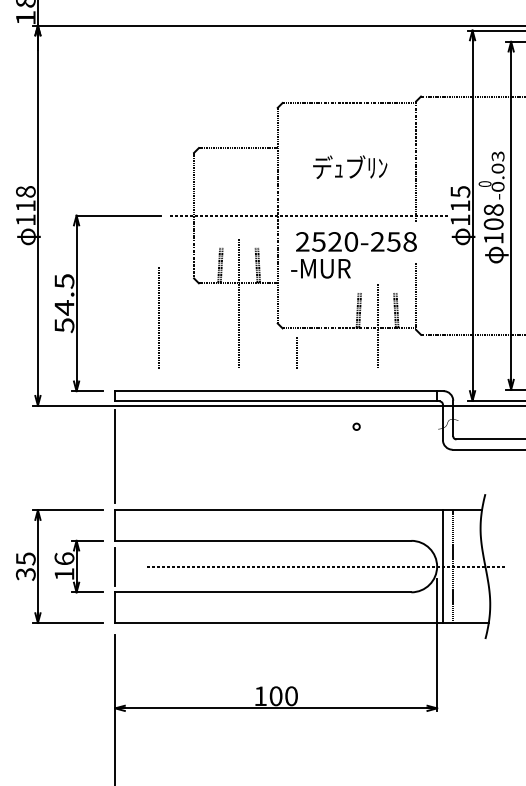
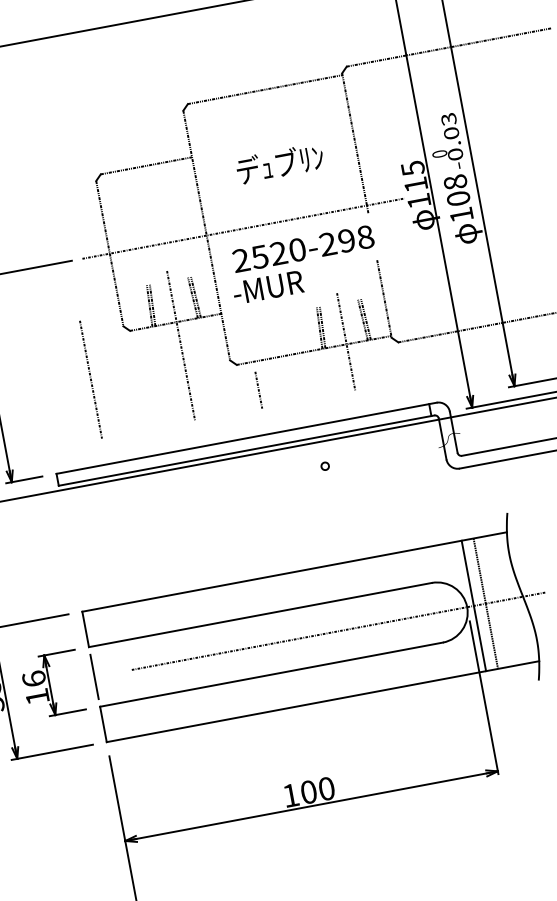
text: (393, 241) -> (346, 240), 2520-258 -> 2520-298
part: (356, 426) -> (324, 465), moved
line: (115, 456) -> (71, 549), removed

